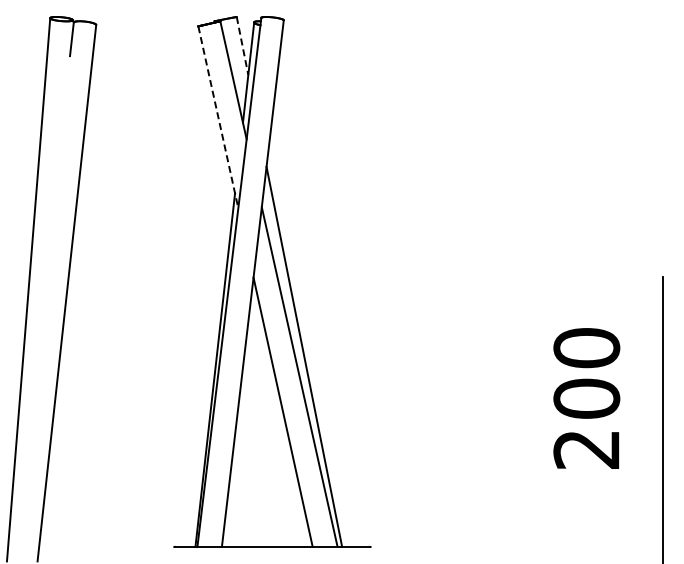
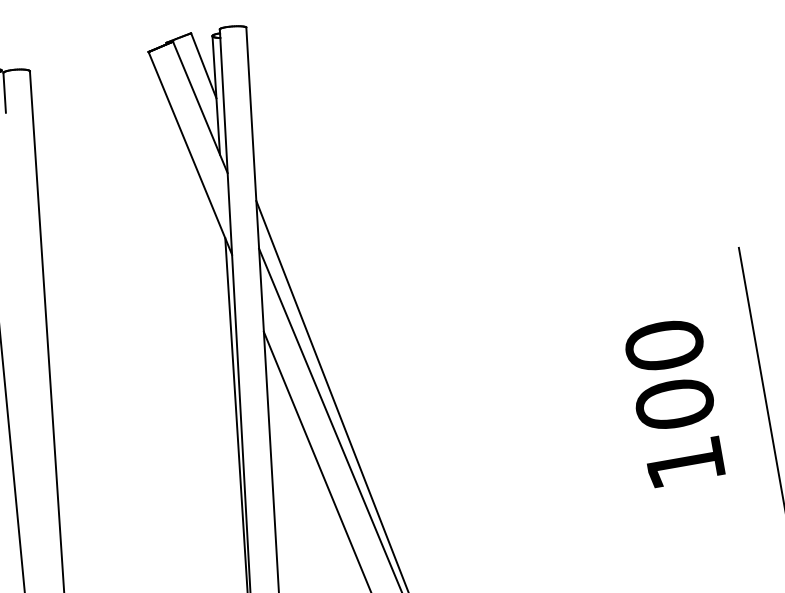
line: (242, 46) -> (203, 66), dashed -> solid
line: (218, 117) -> (190, 153), dashed -> solid
text: (586, 449) -> (684, 463), 200 -> 100

